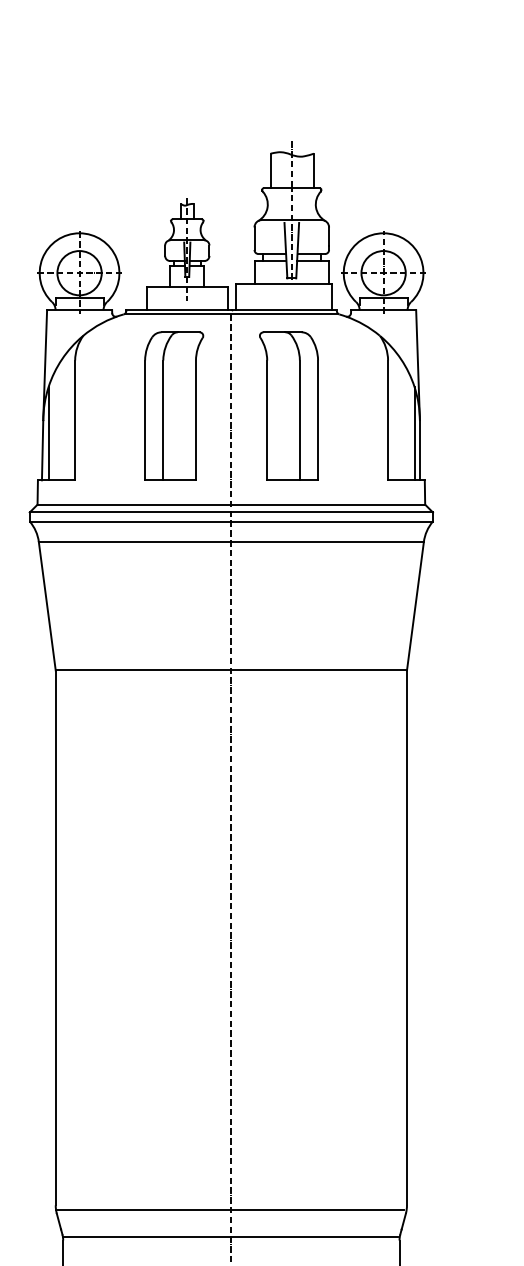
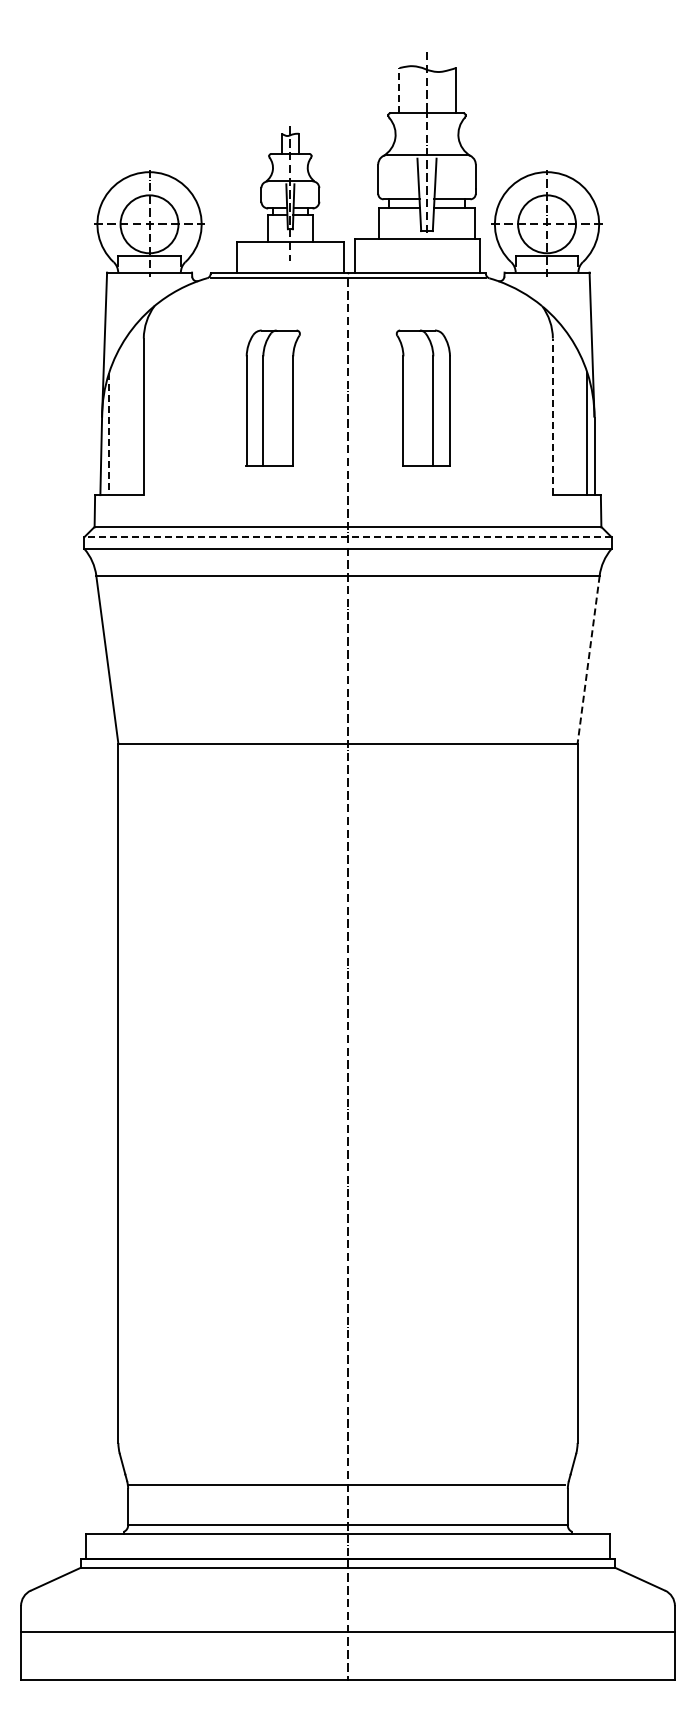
line: (270, 170) -> (399, 90), solid -> dashed
part: (174, 405) -> (273, 397), size x0.7
part: (289, 405) -> (423, 397), size x0.7
line: (387, 420) -> (552, 416), solid -> dashed
line: (48, 433) -> (109, 434), solid -> dashed
line: (230, 512) -> (347, 537), solid -> dashed
line: (415, 606) -> (588, 659), solid -> dashed
line: (229, 1209) -> (345, 1448), removed

